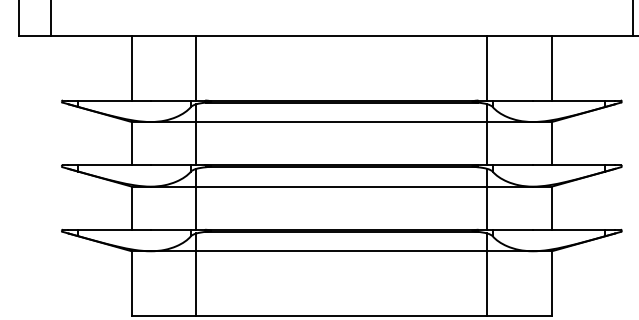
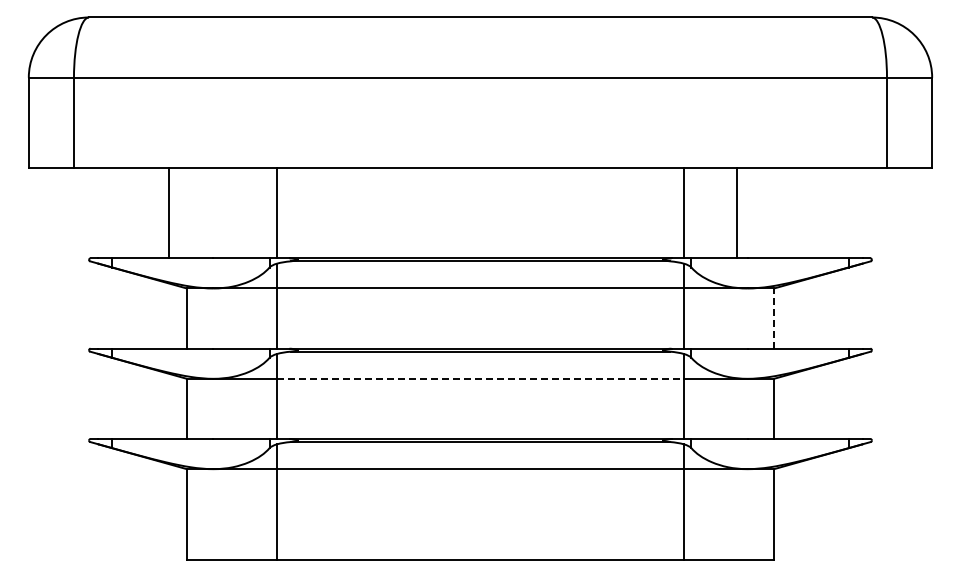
line: (131, 68) -> (168, 213), moved
line: (552, 68) -> (737, 213), moved
line: (552, 143) -> (774, 318), solid -> dashed
line: (341, 186) -> (480, 378), solid -> dashed

